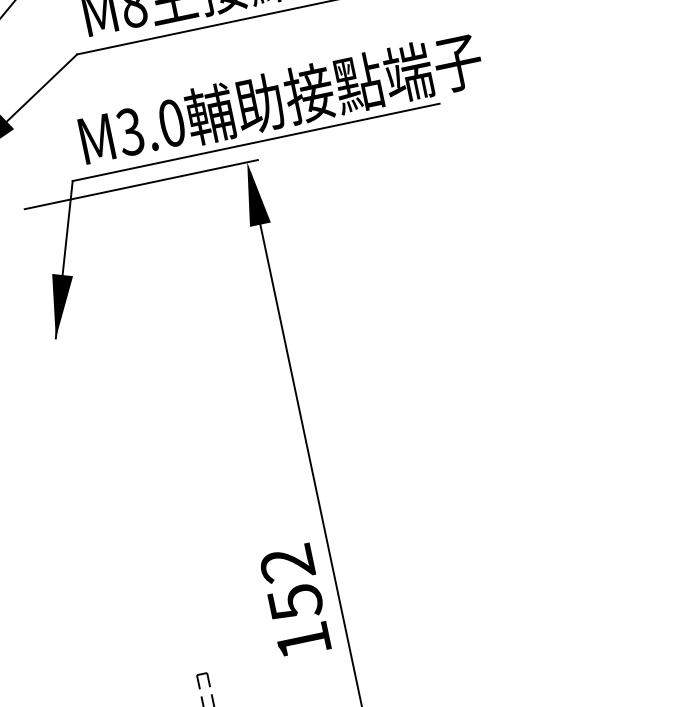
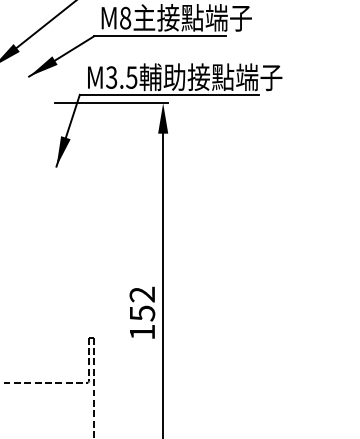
text: (171, 123) -> (131, 77), M3.0 -> M3.5

